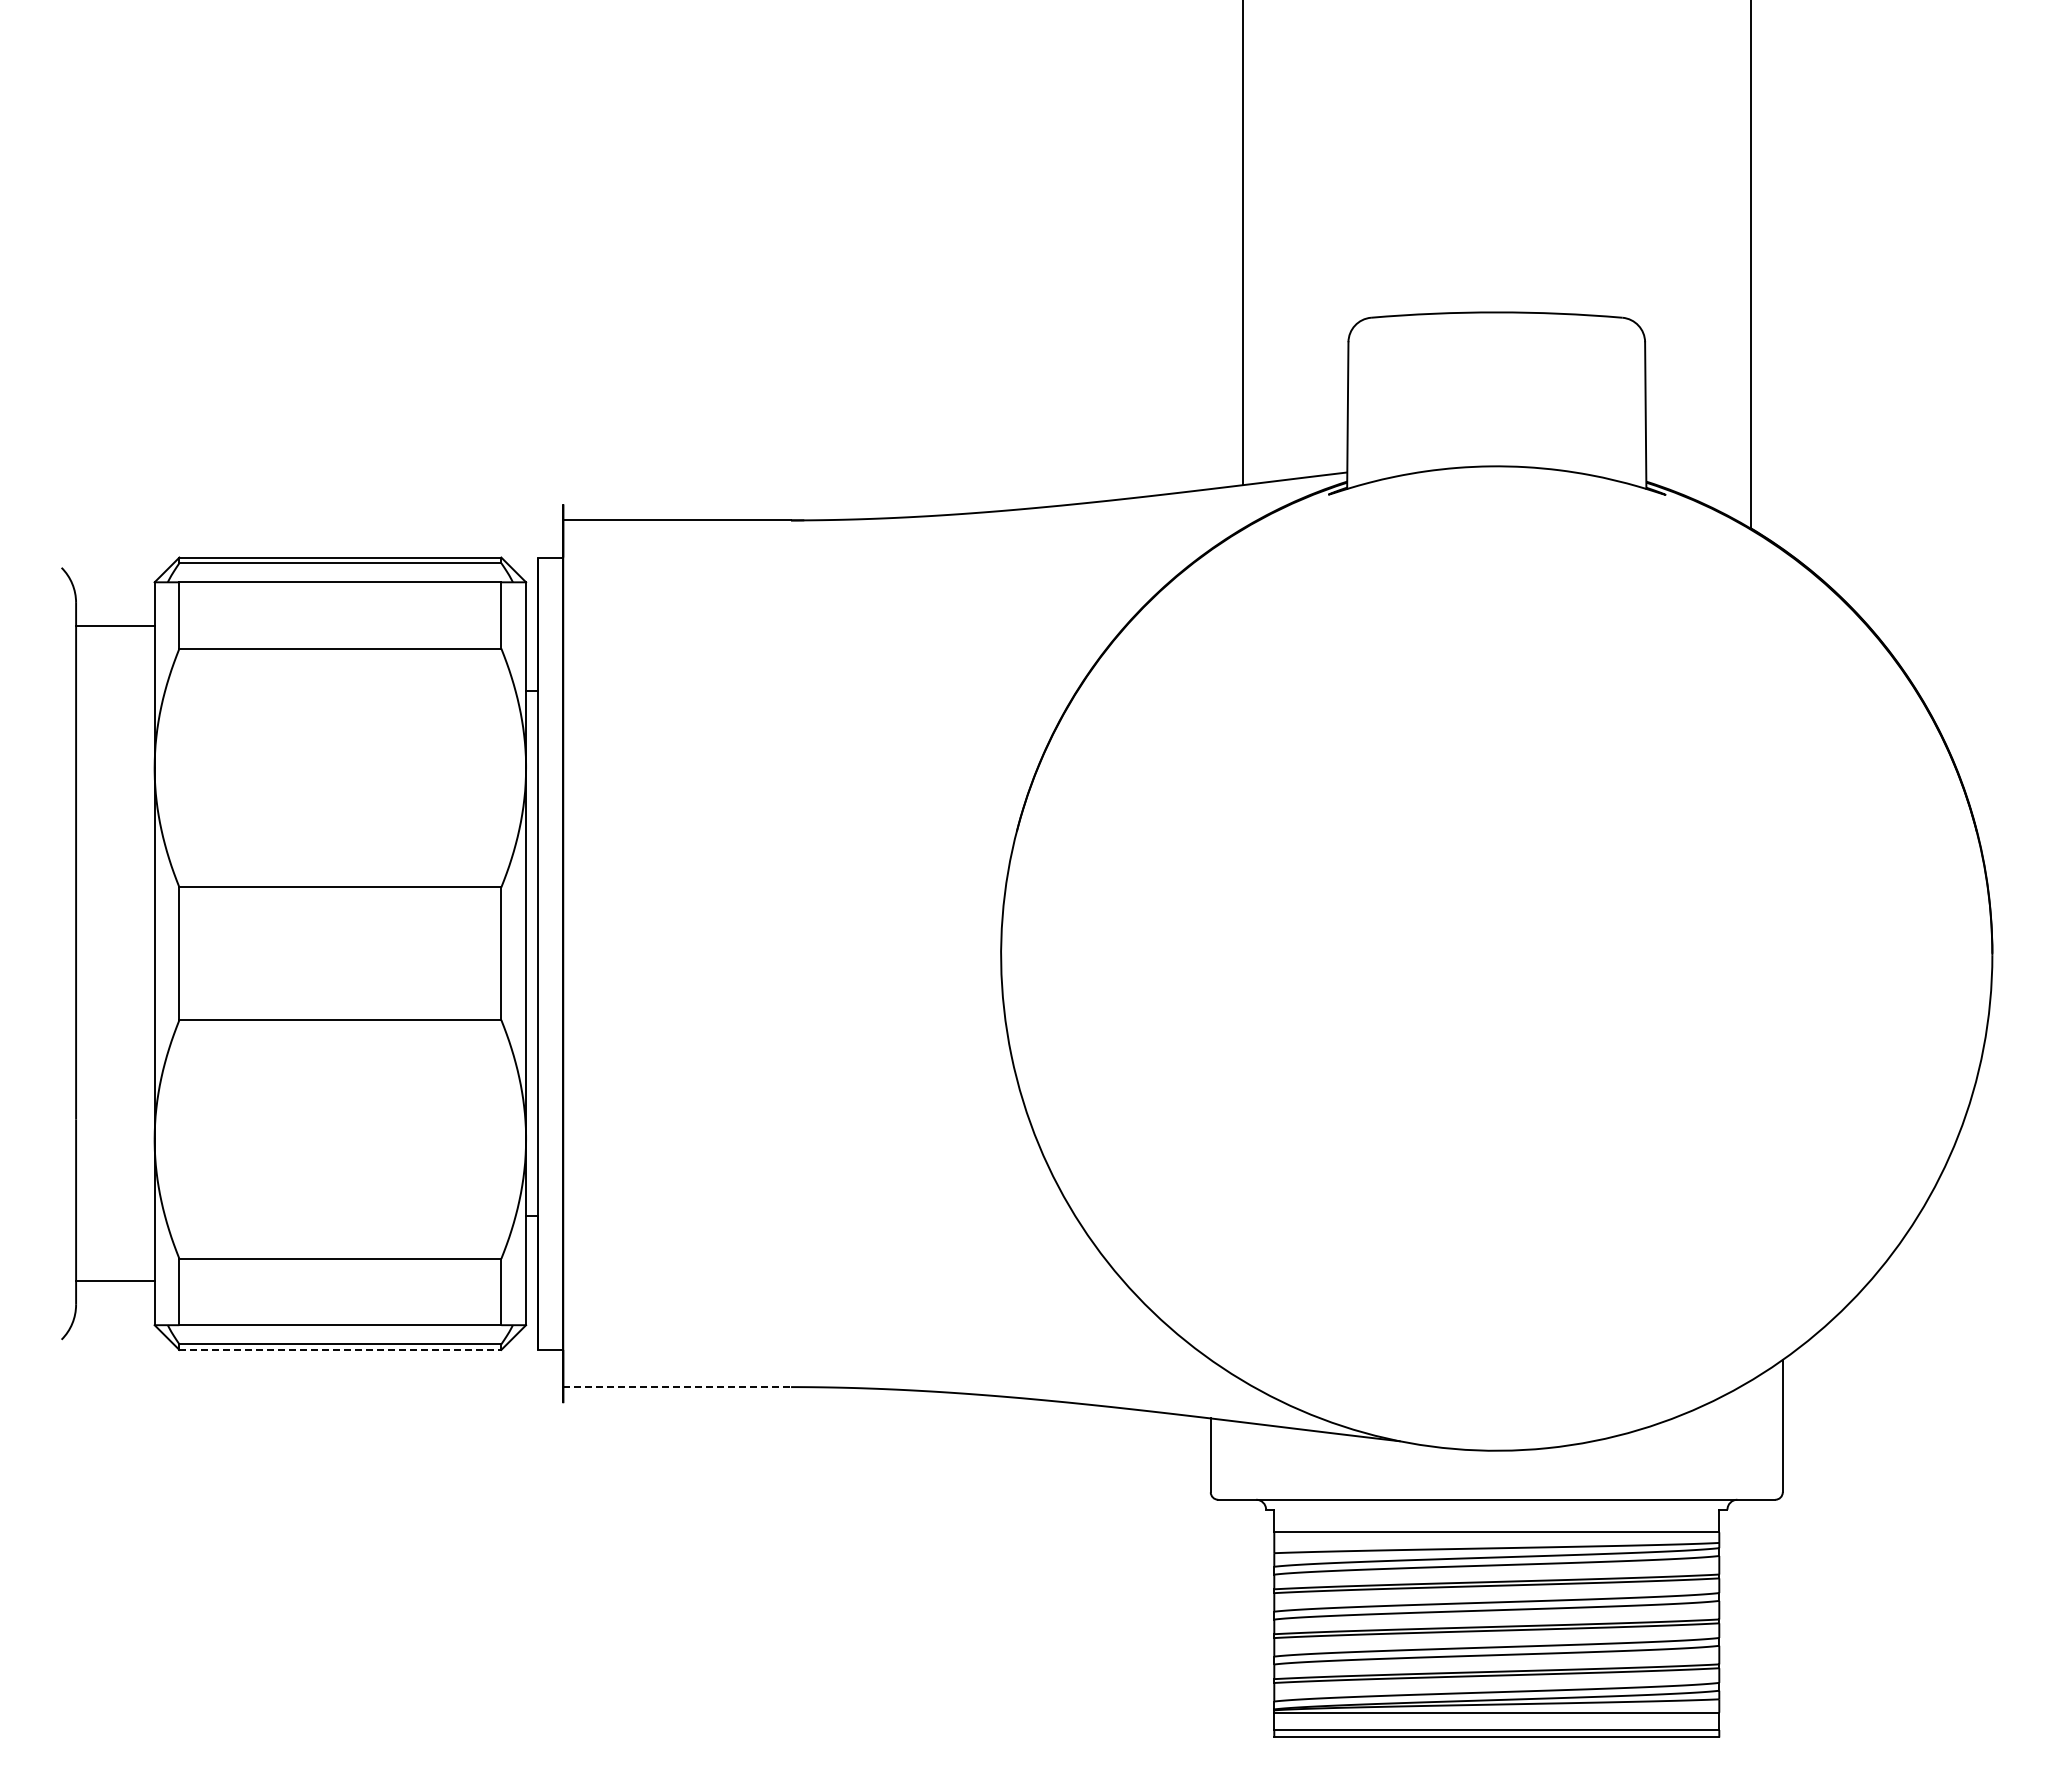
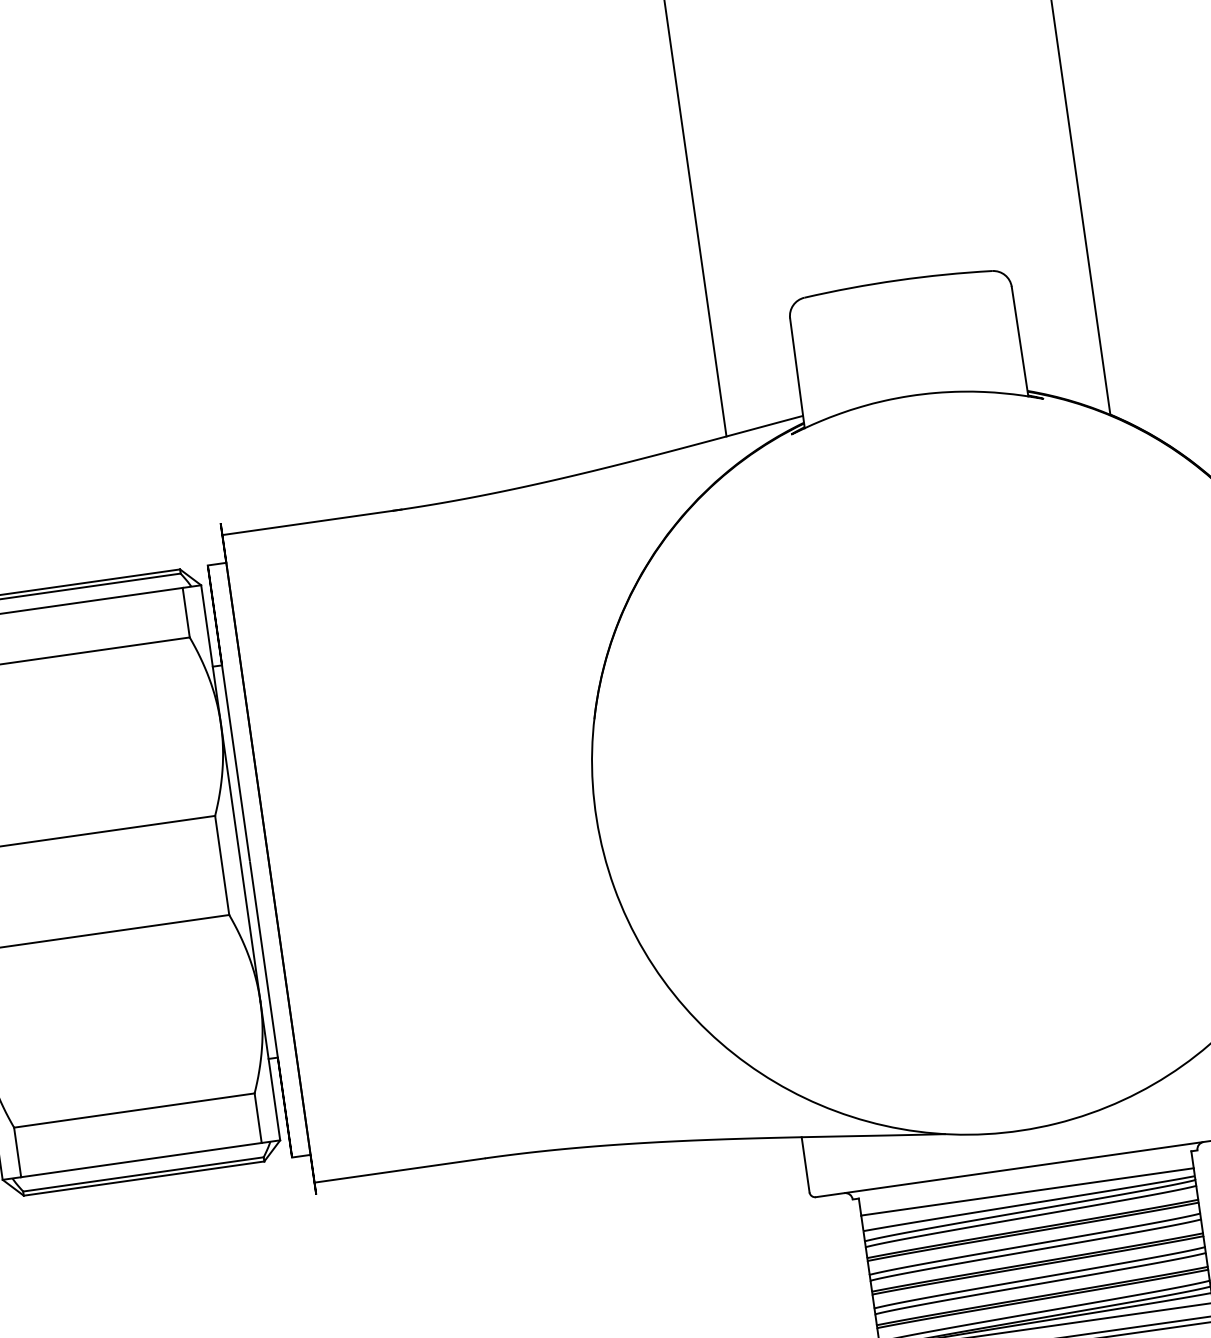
line: (340, 1349) -> (144, 1178), dashed -> solid
line: (677, 1387) -> (399, 1170), dashed -> solid

